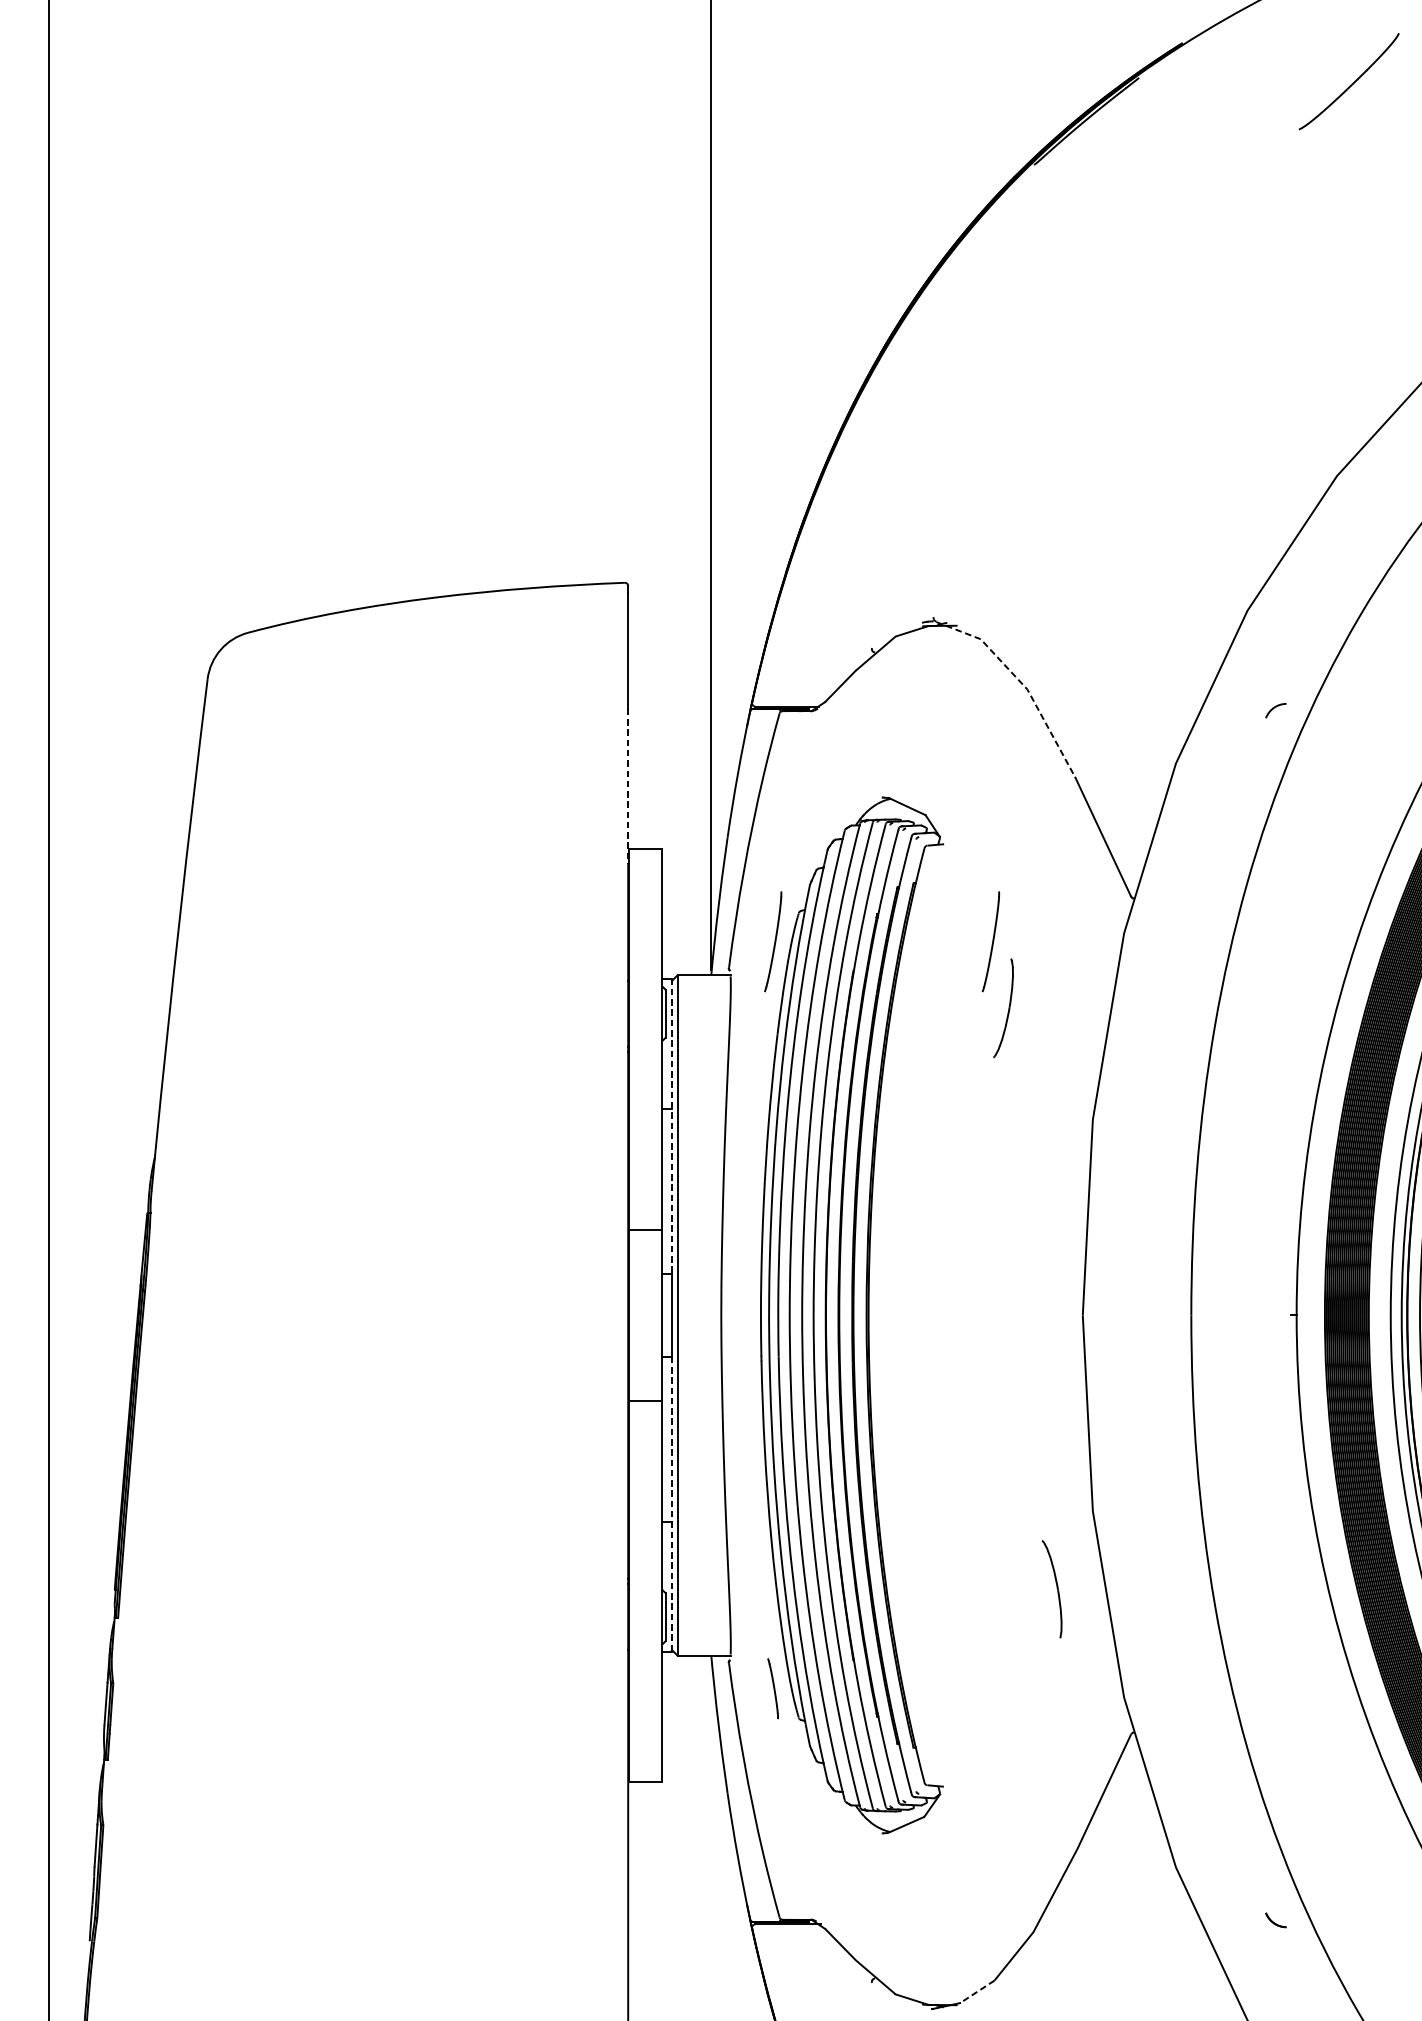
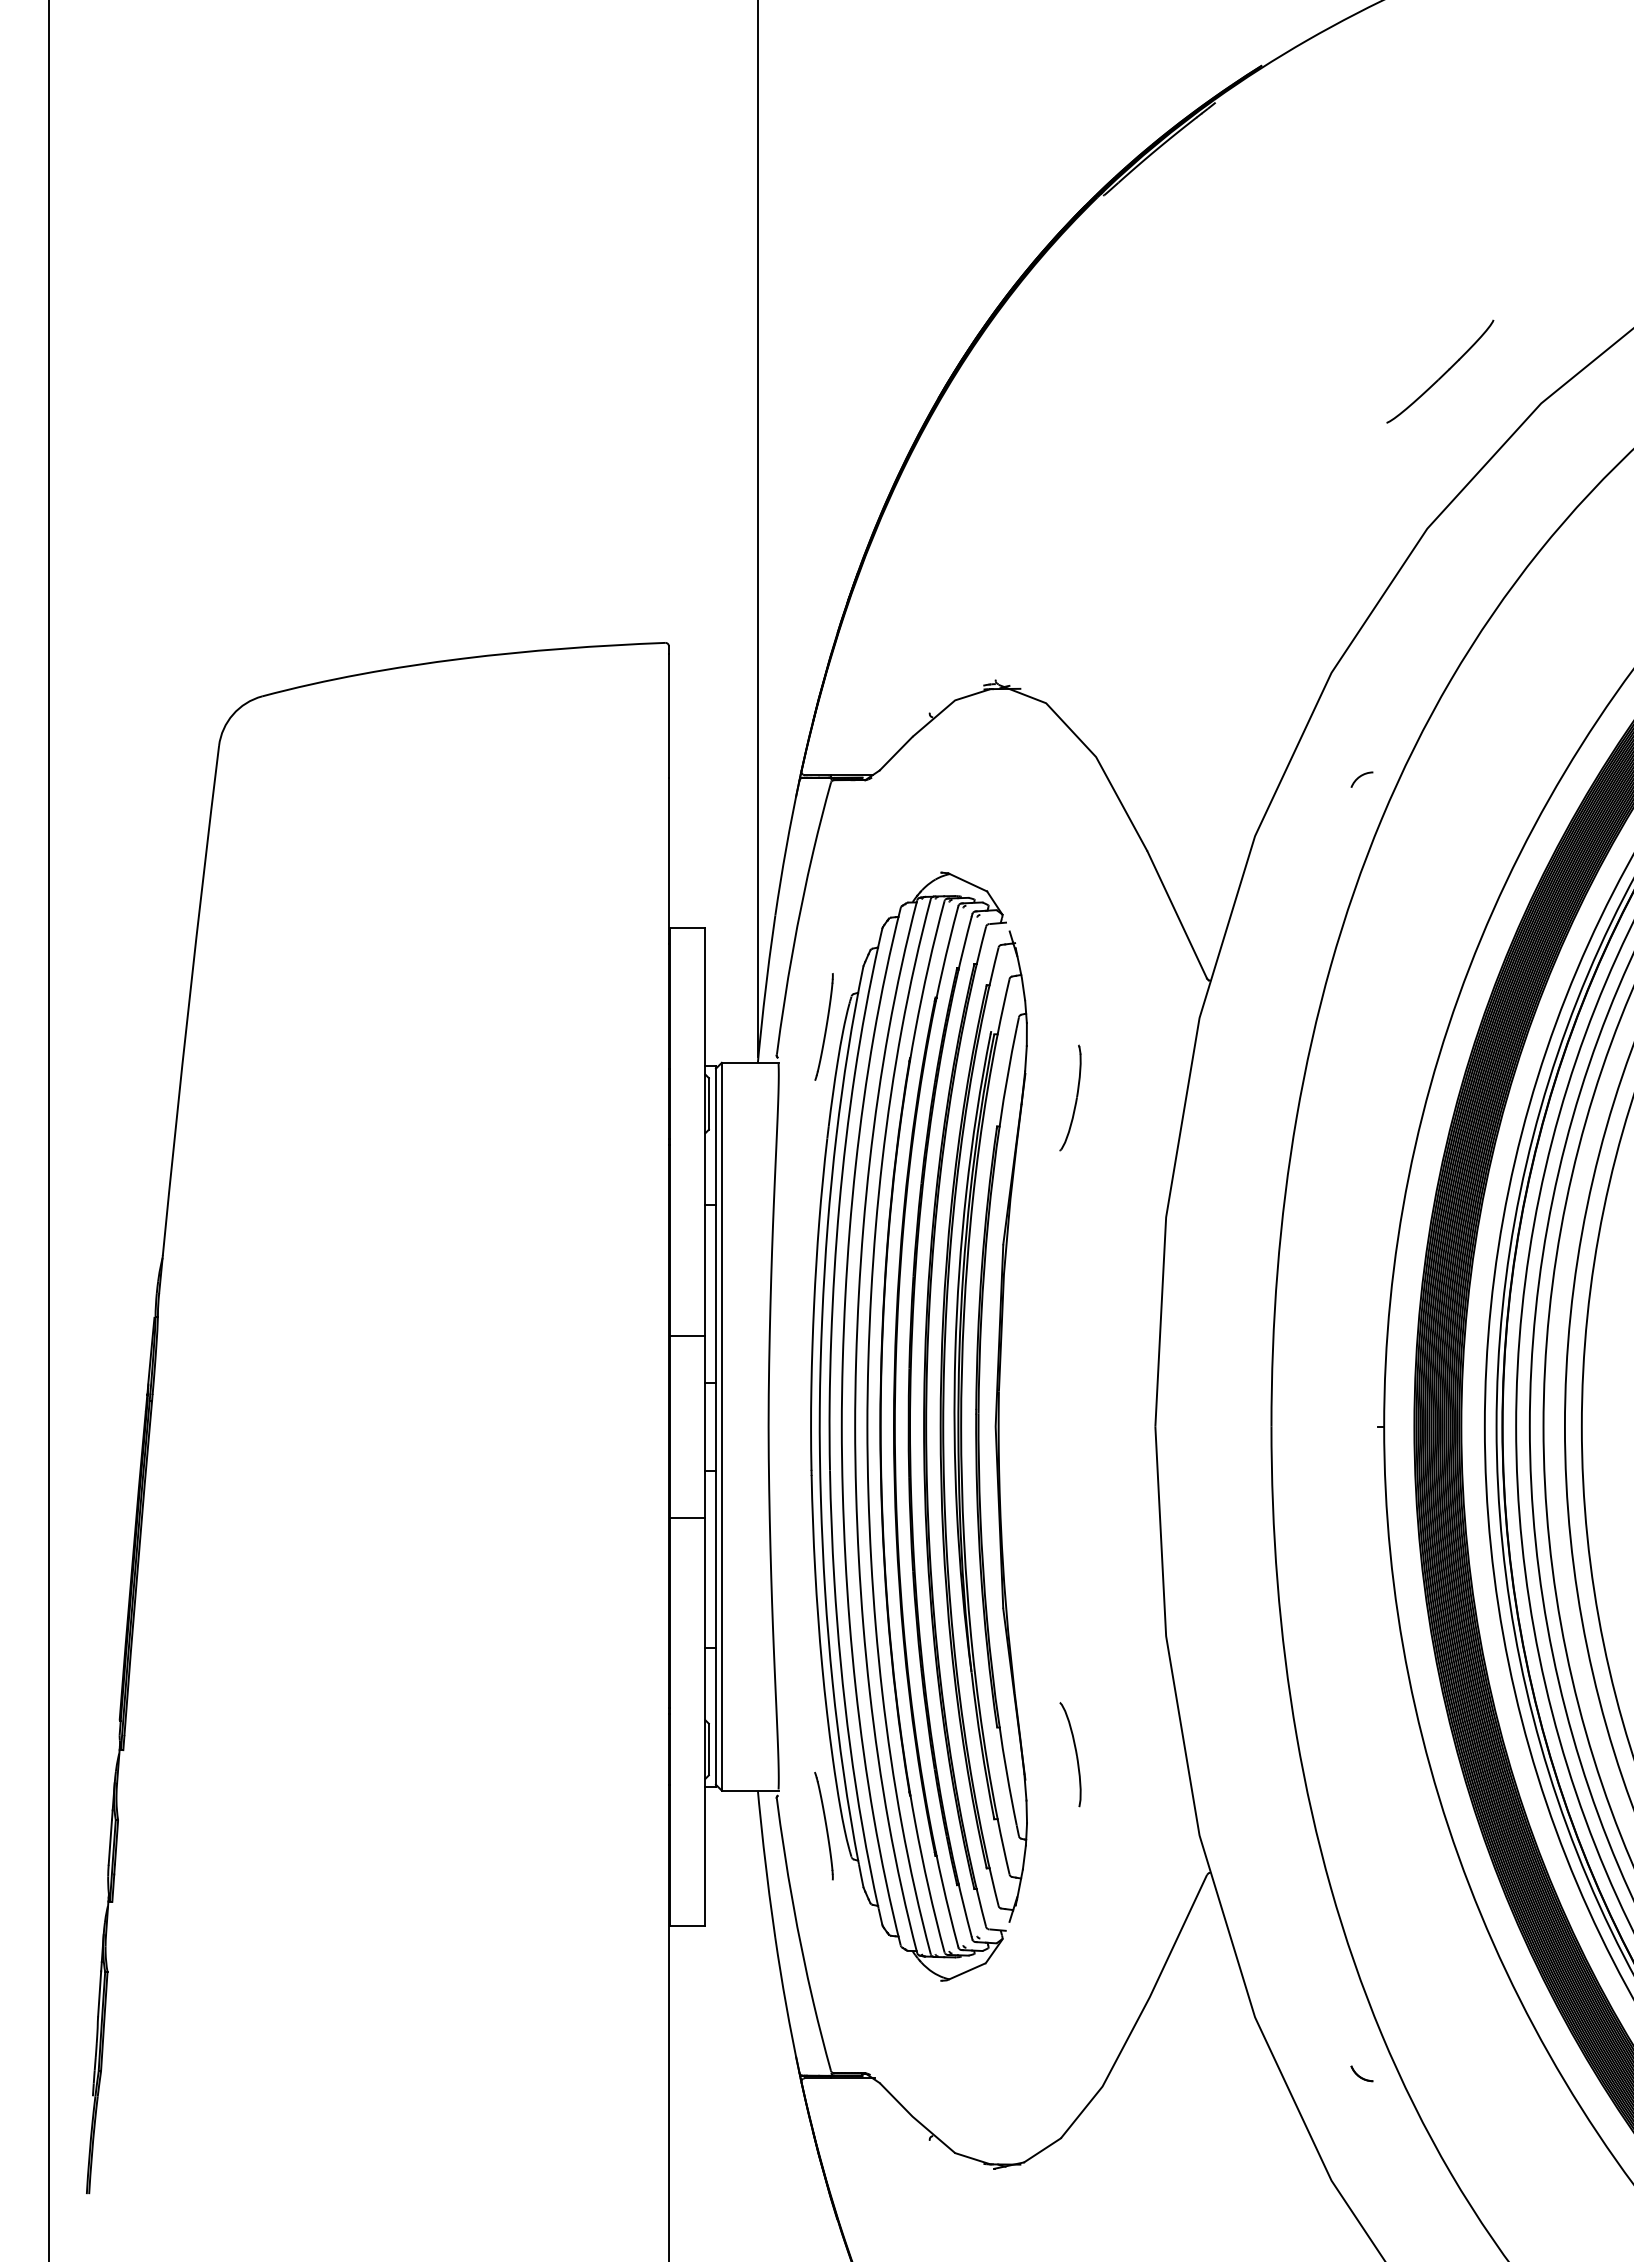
part: (1349, 81) -> (1440, 371), moved
line: (1022, 684) -> (1090, 751), dashed -> solid
line: (628, 787) -> (669, 861), dashed -> solid
part: (990, 941) -> (1056, 1026), removed
line: (671, 1126) -> (715, 1224), dashed -> solid
part: (922, 1315) -> (983, 1426), added
line: (671, 1504) -> (715, 1629), dashed -> solid
part: (1052, 1589) -> (1070, 1754), moved
part: (772, 1688) -> (823, 1825), size x1.67
line: (977, 1991) -> (1042, 2150), dashed -> solid

